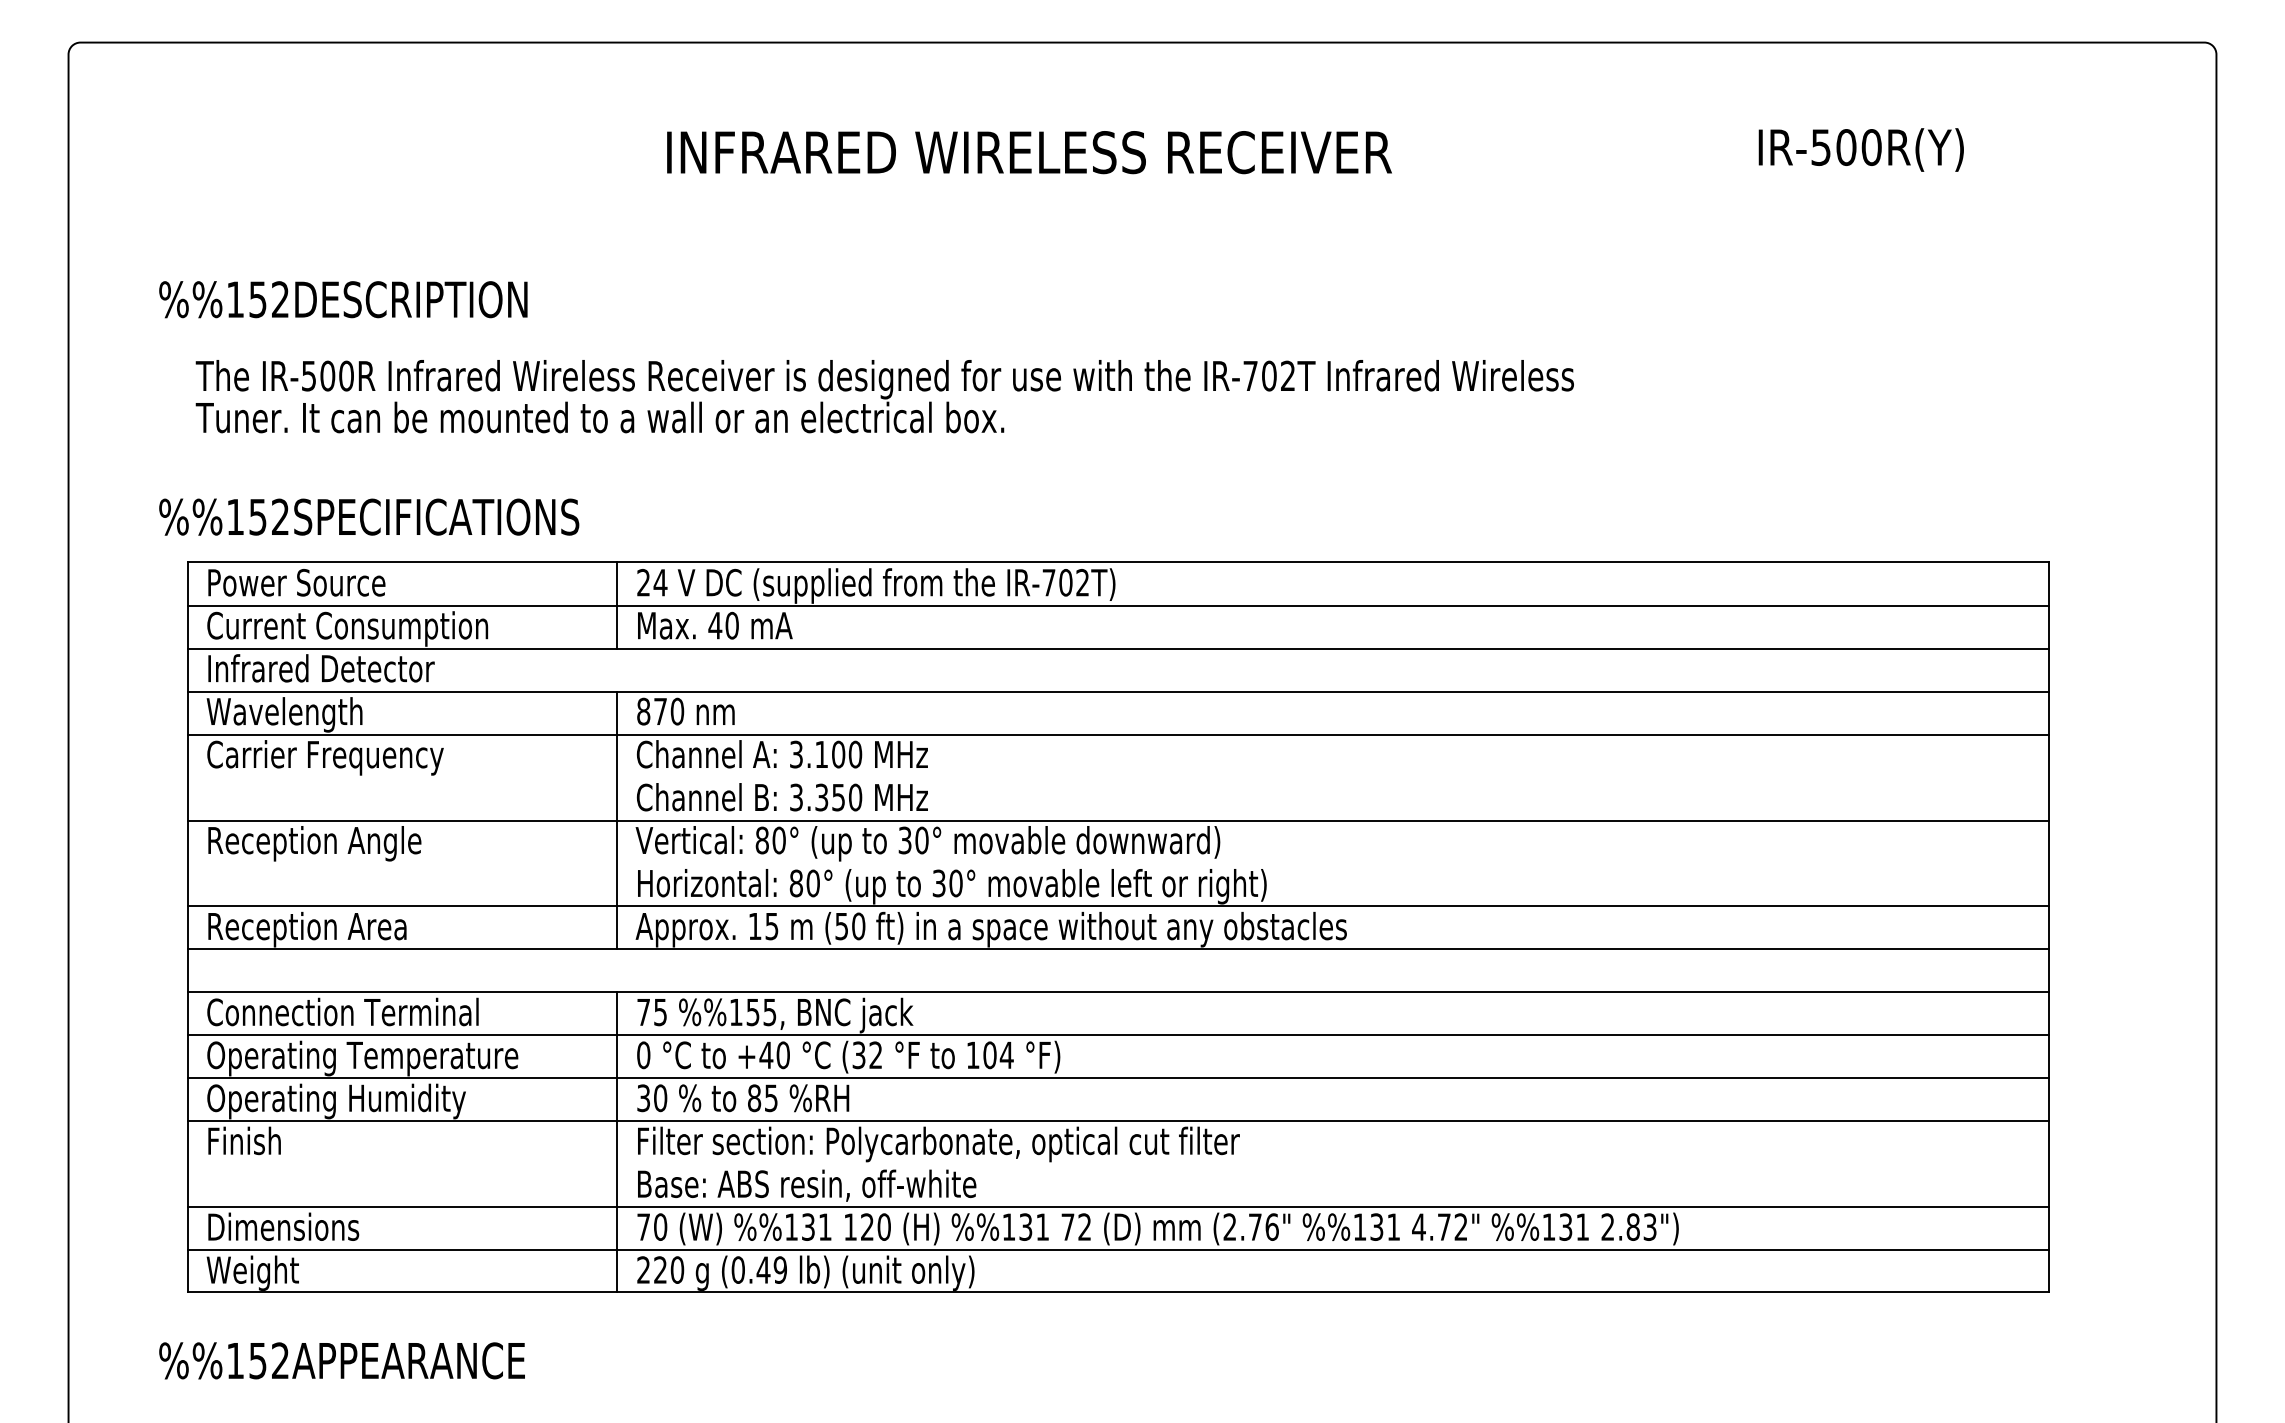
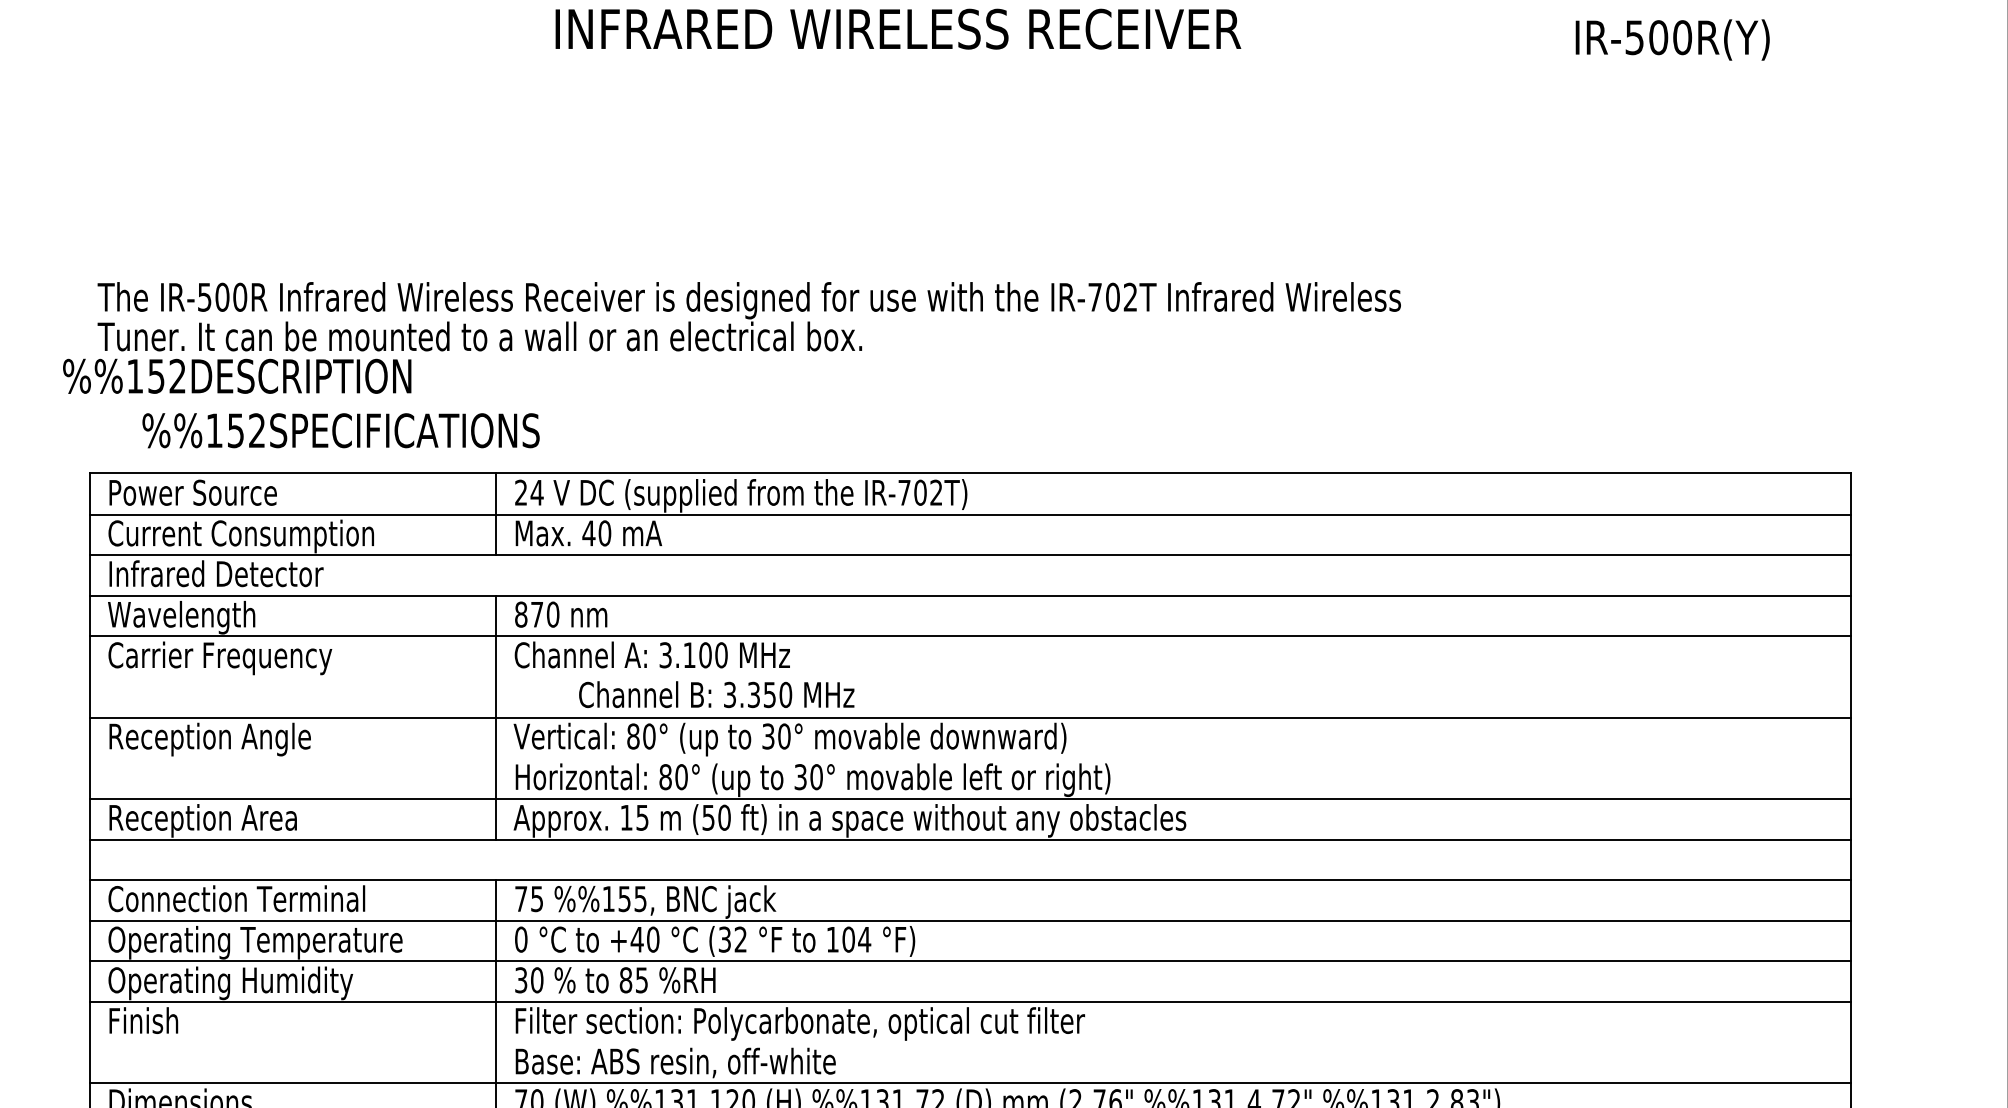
text: (1860, 149) -> (1671, 39), moved
text: (1029, 152) -> (898, 29), moved
text: (343, 299) -> (237, 376), moved
text: (369, 516) -> (341, 430), moved
text: (781, 797) -> (715, 694), moved

